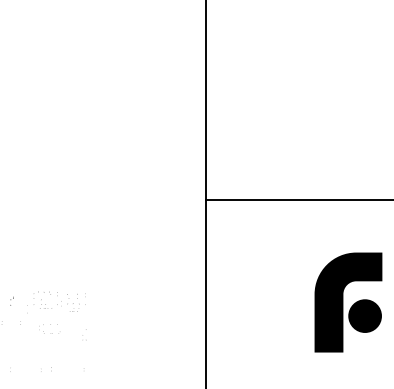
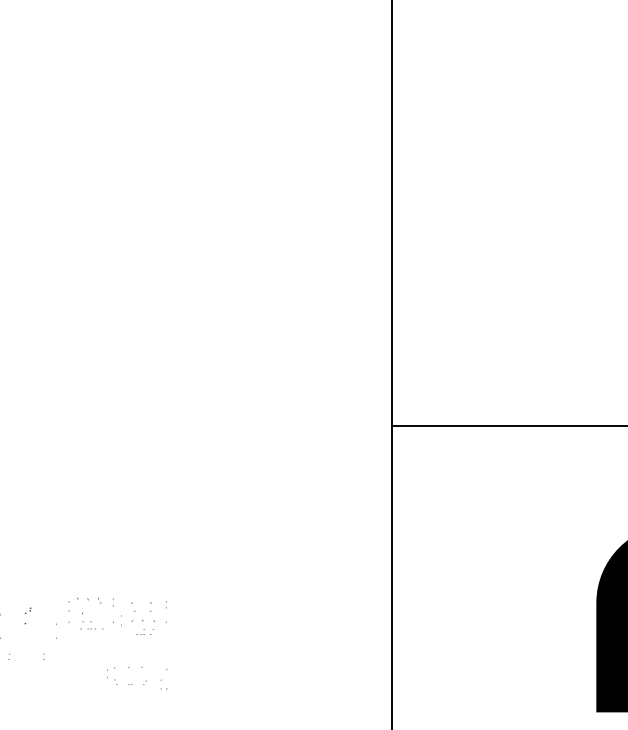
part: (48, 328) -> (124, 674), moved

